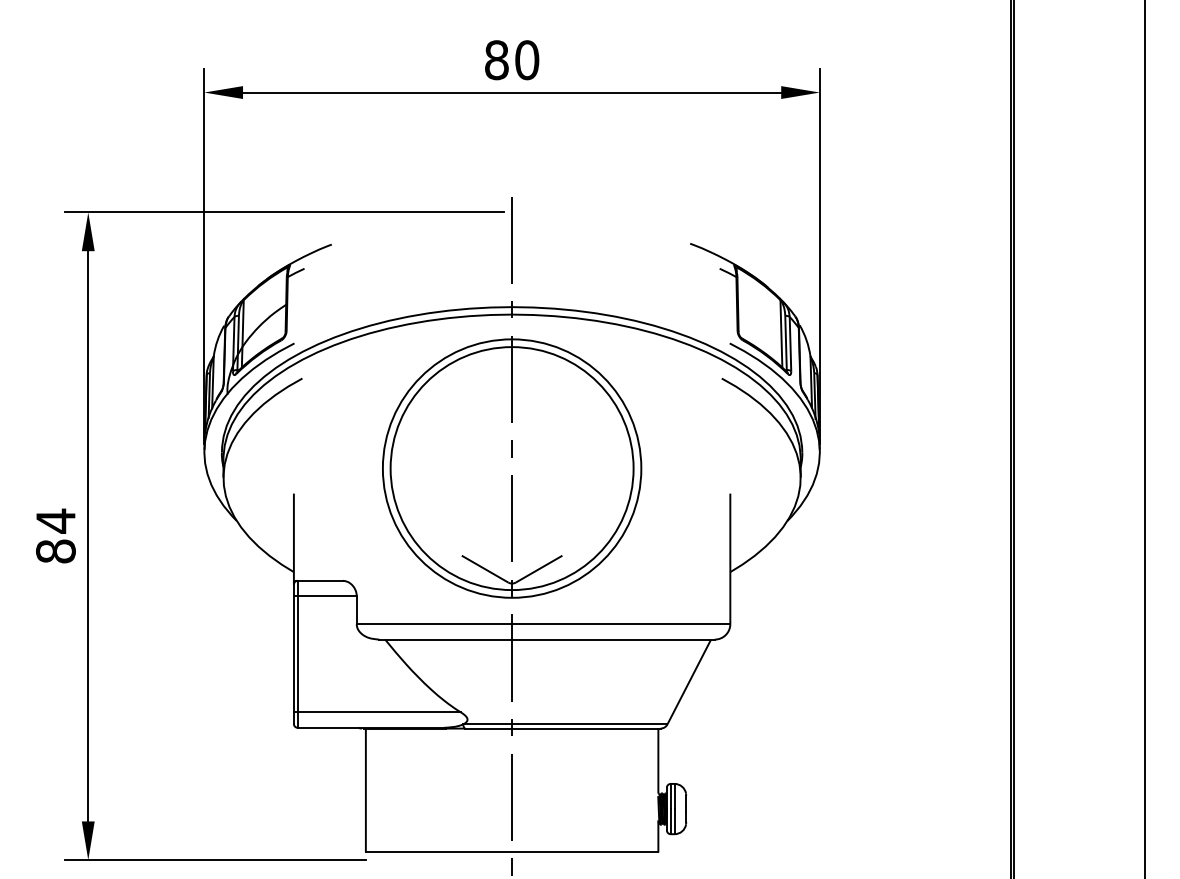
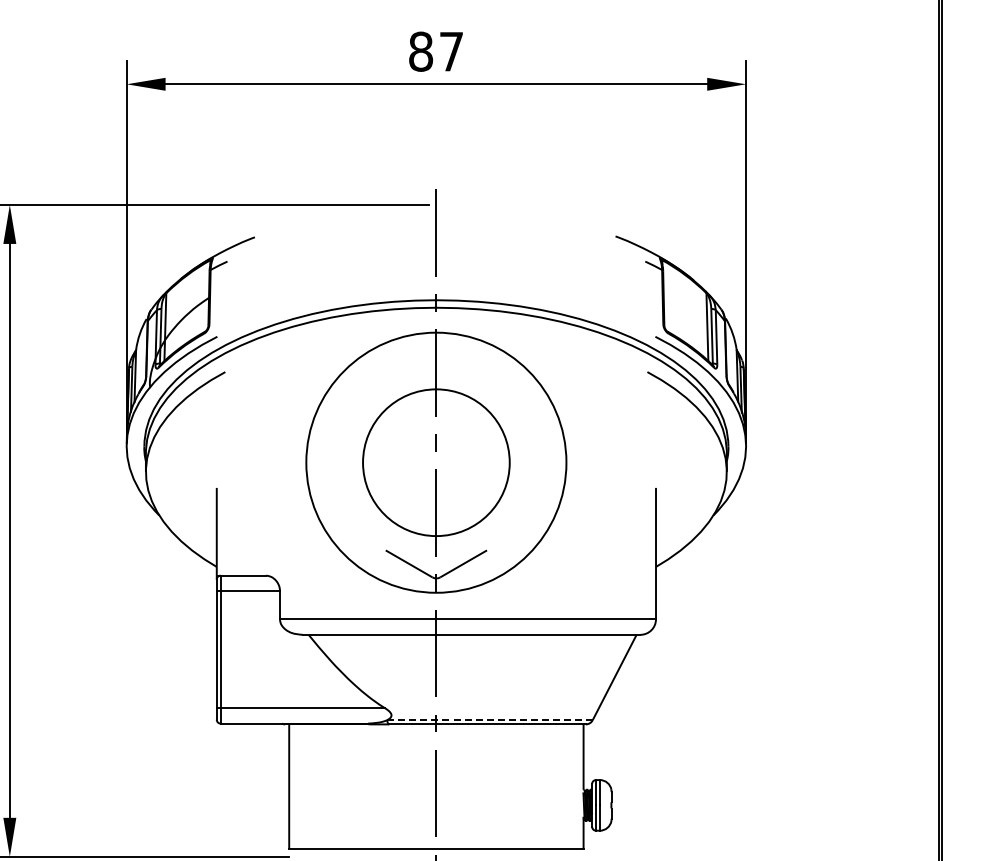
text: (527, 60) -> (451, 52), 80 -> 87
circle: (511, 468) -> (435, 462), size x0.6
line: (565, 724) -> (490, 720), solid -> dashed

